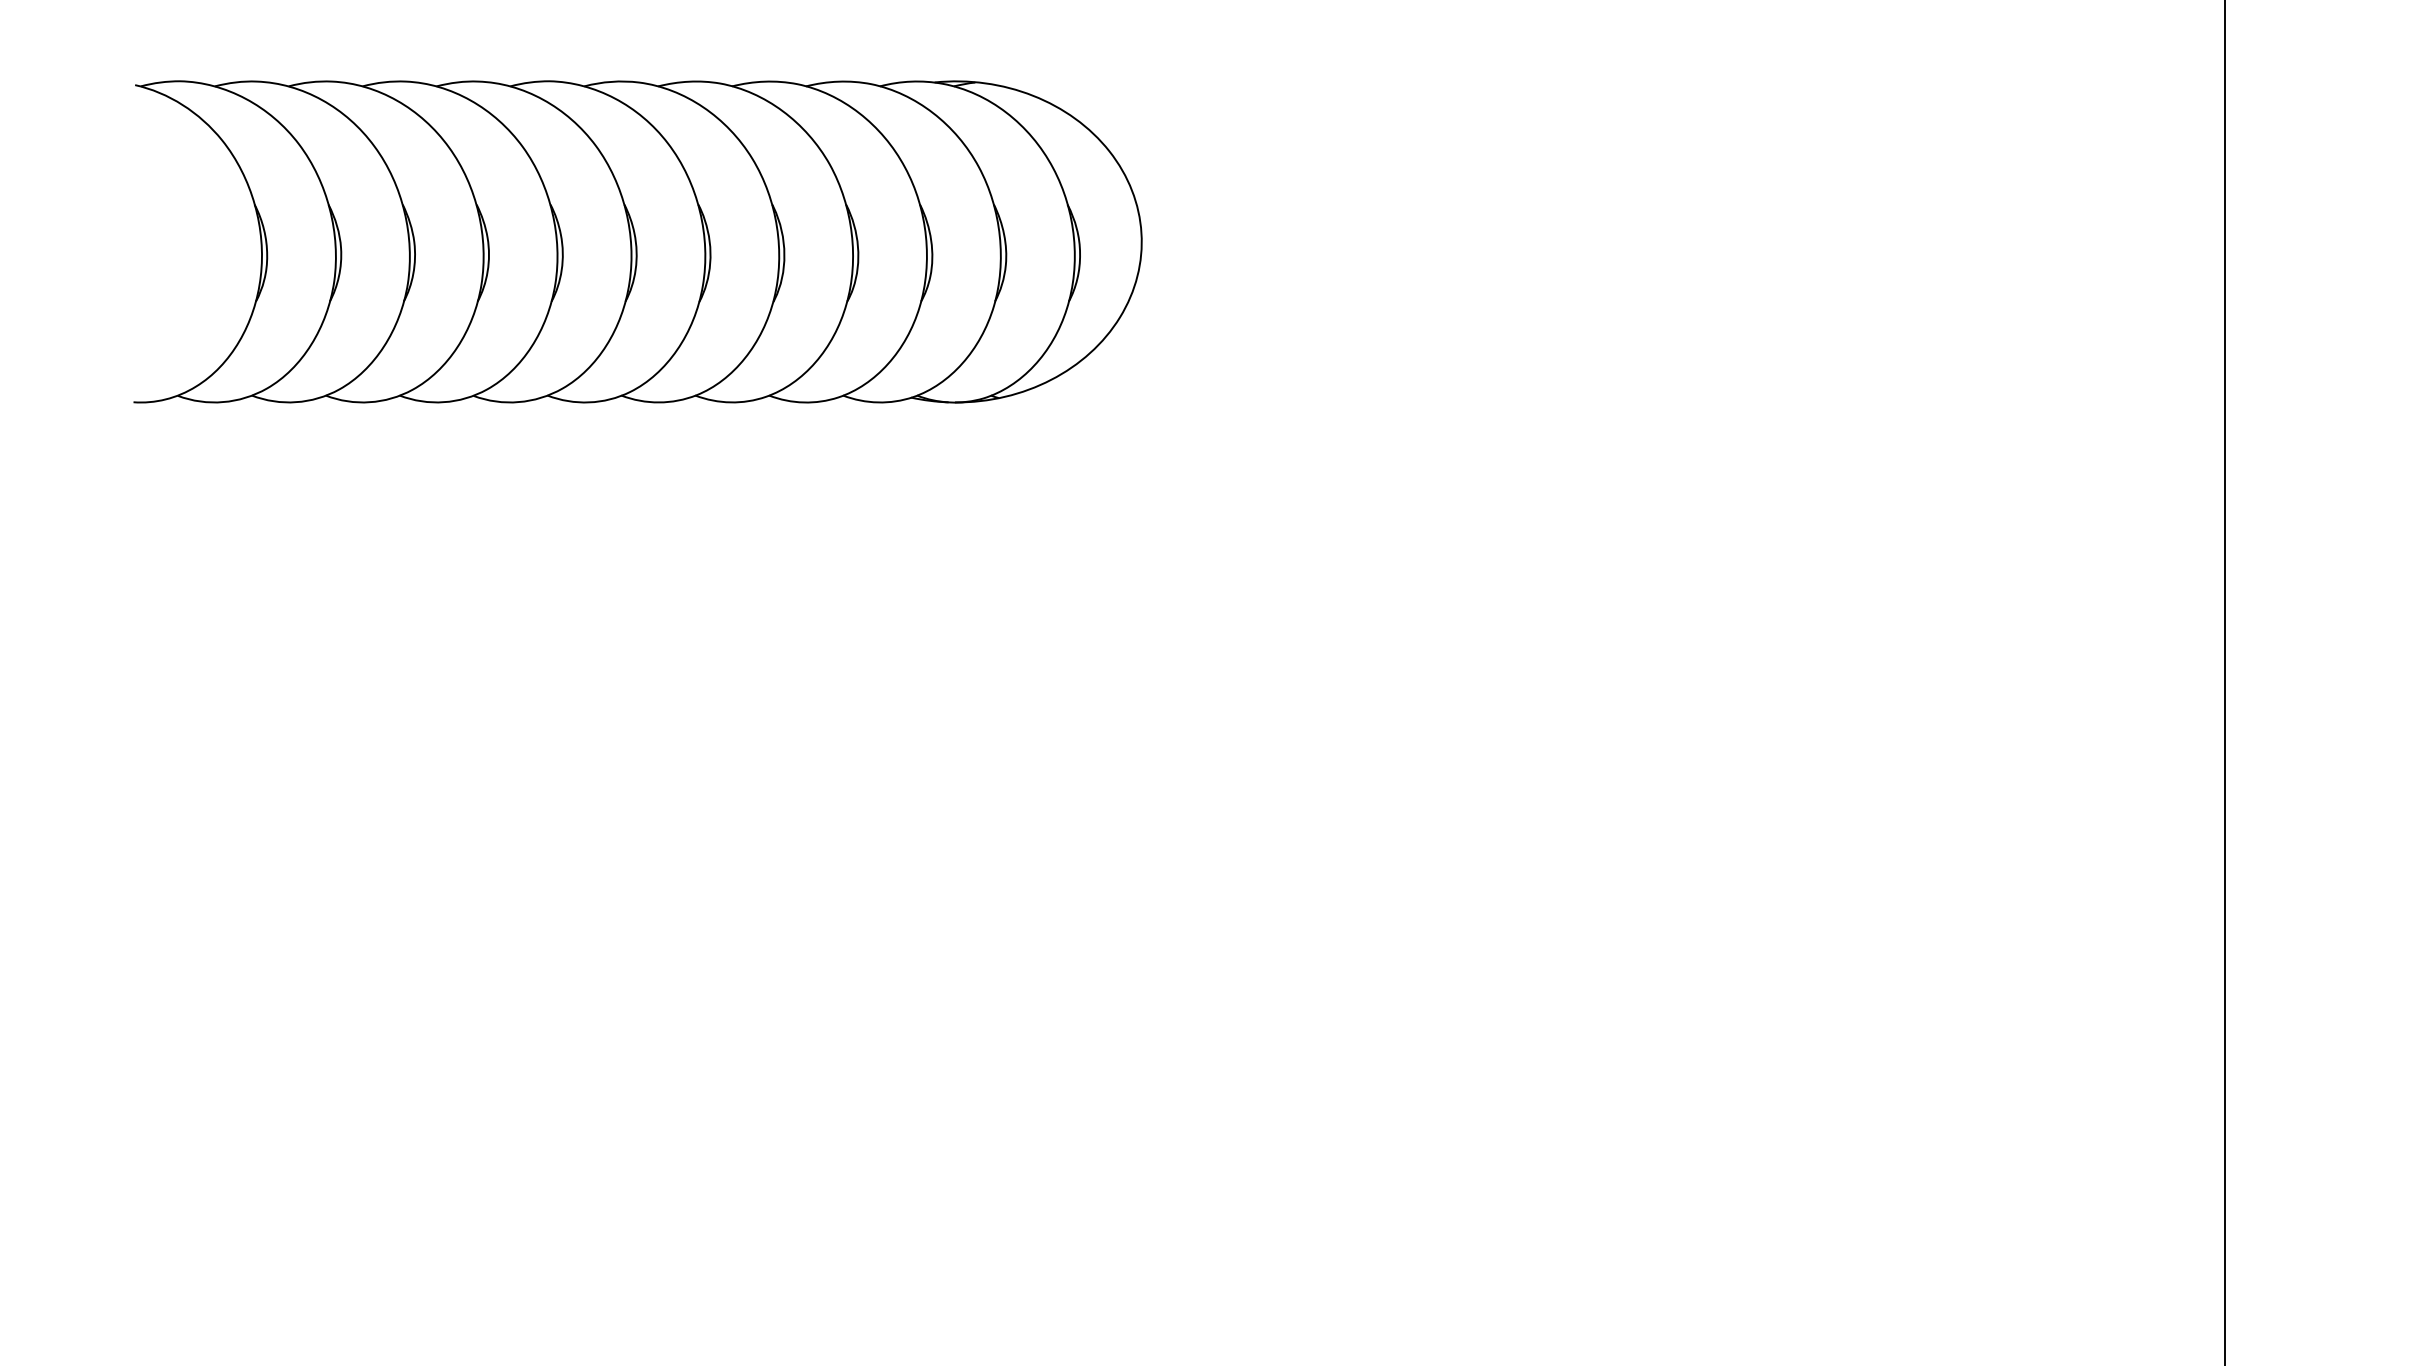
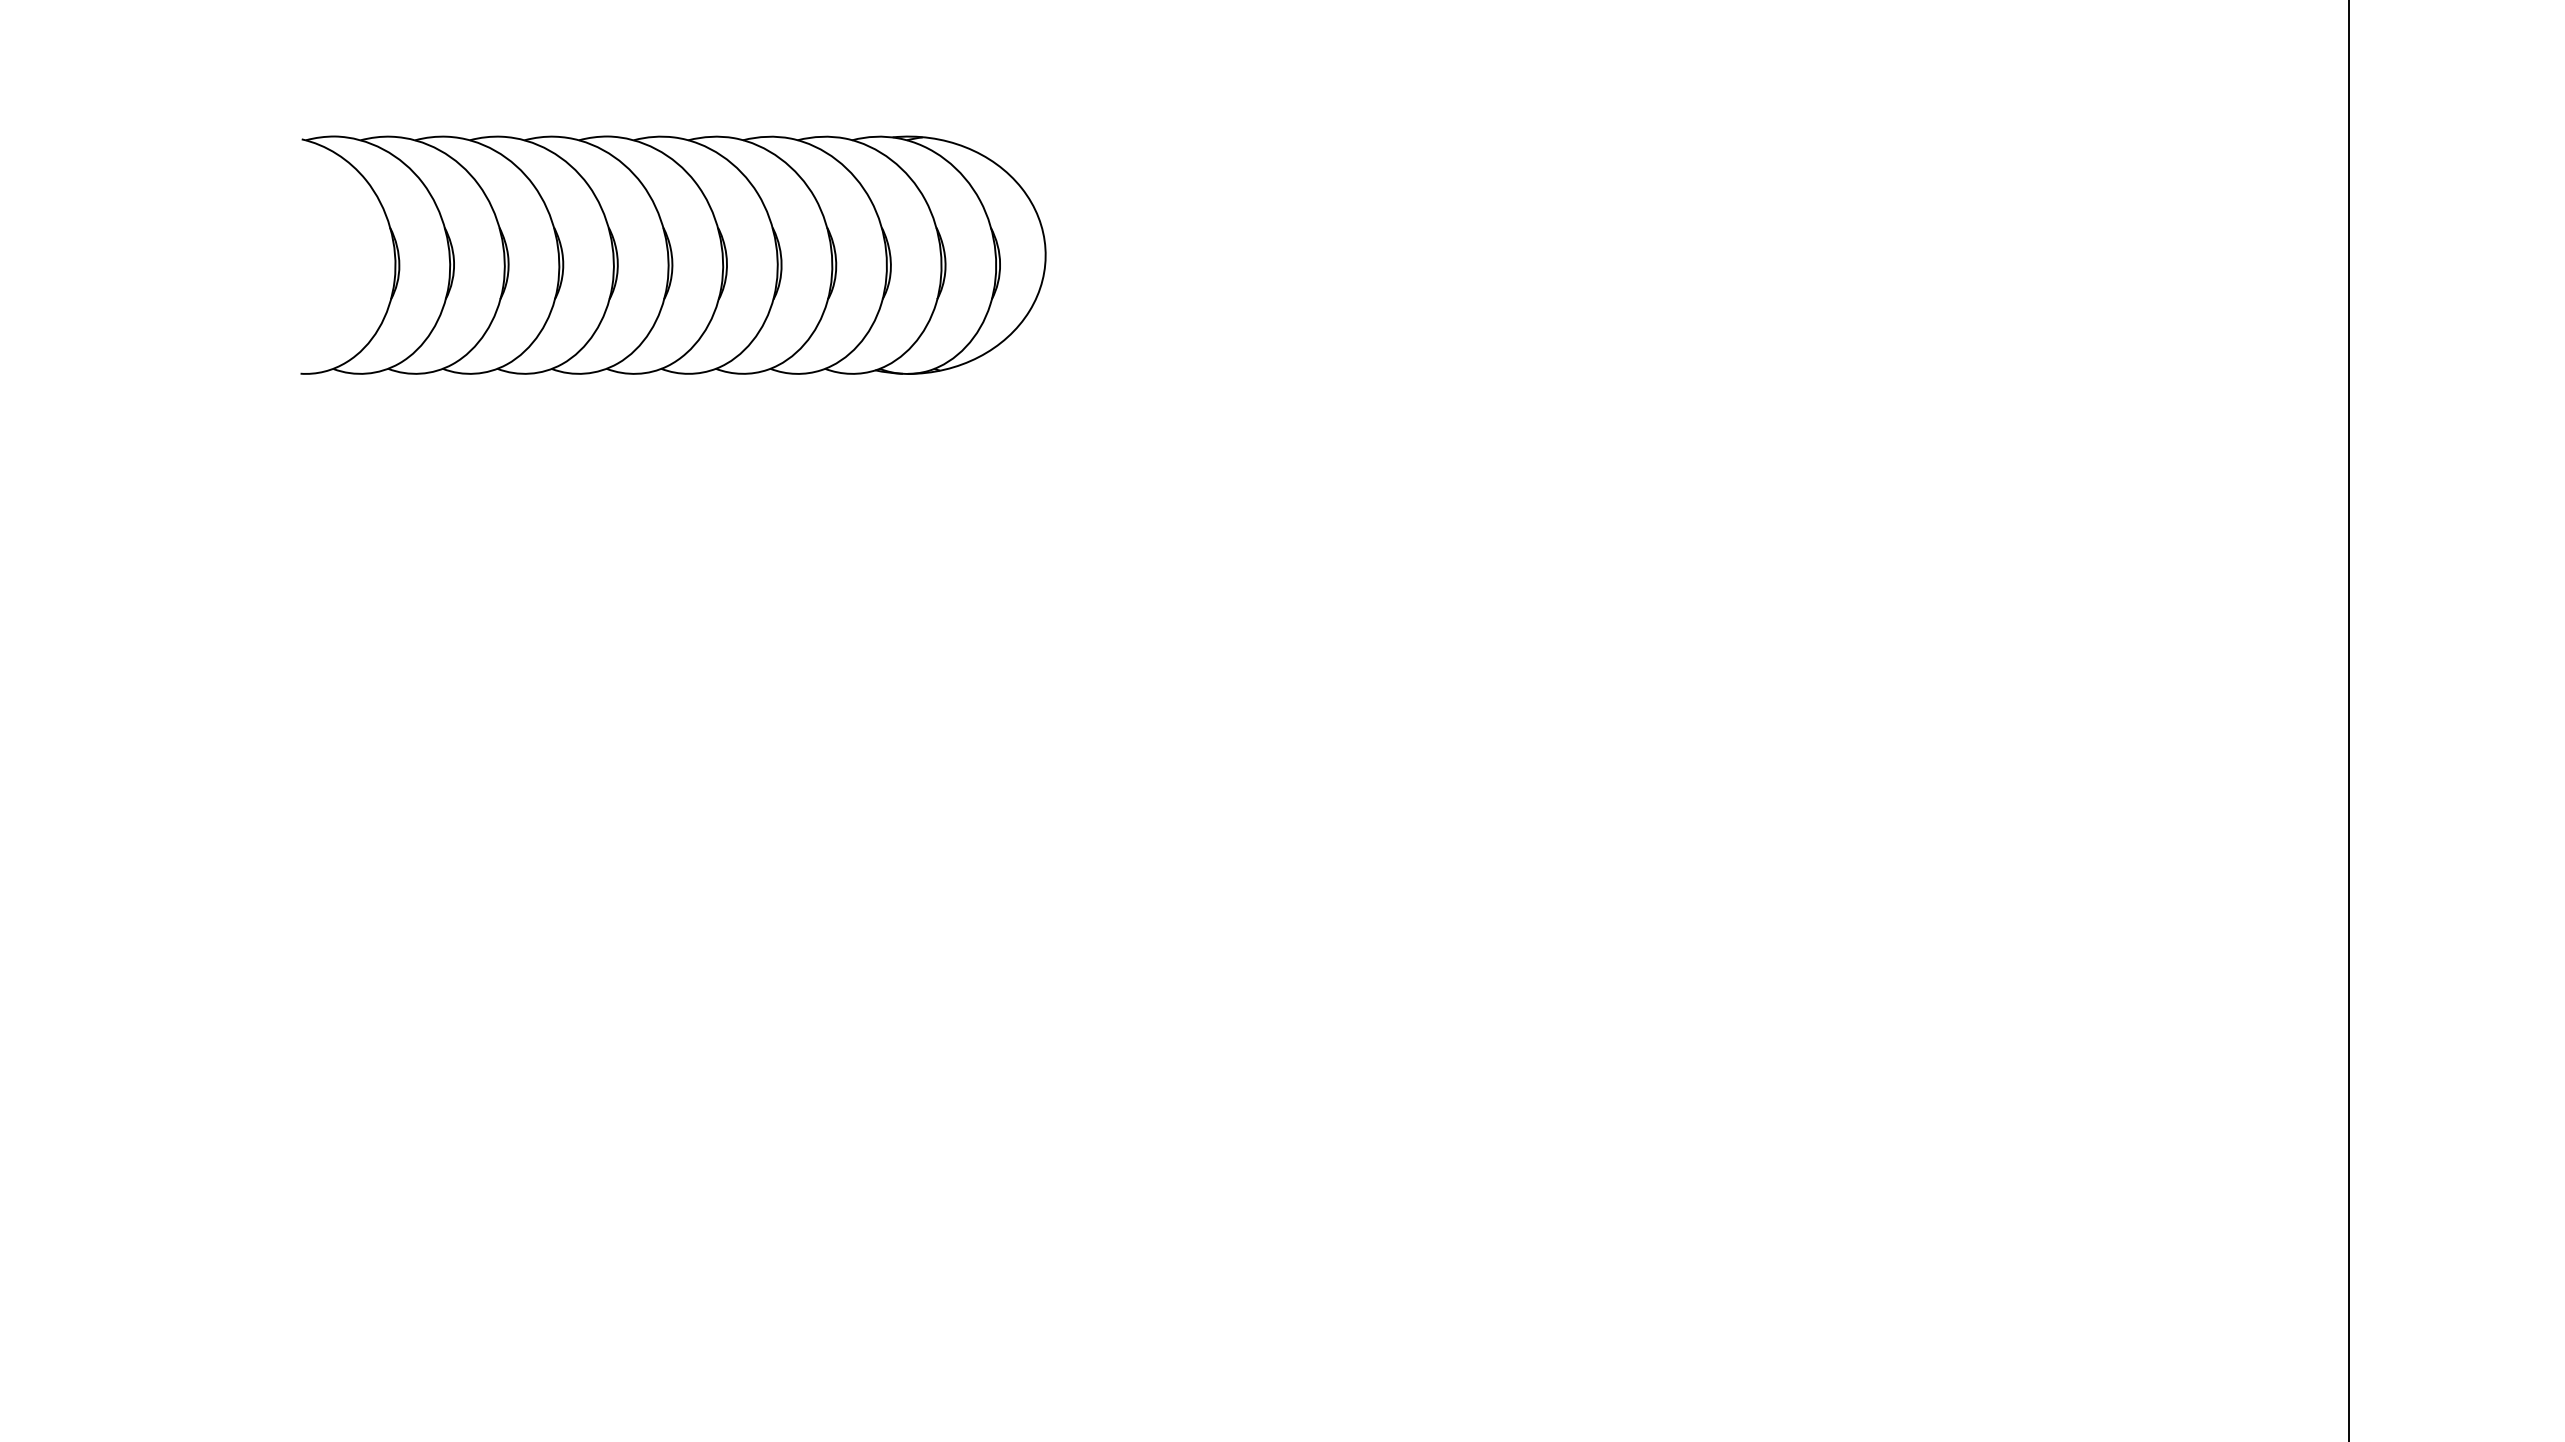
part: (638, 241) -> (673, 254), size x0.7

